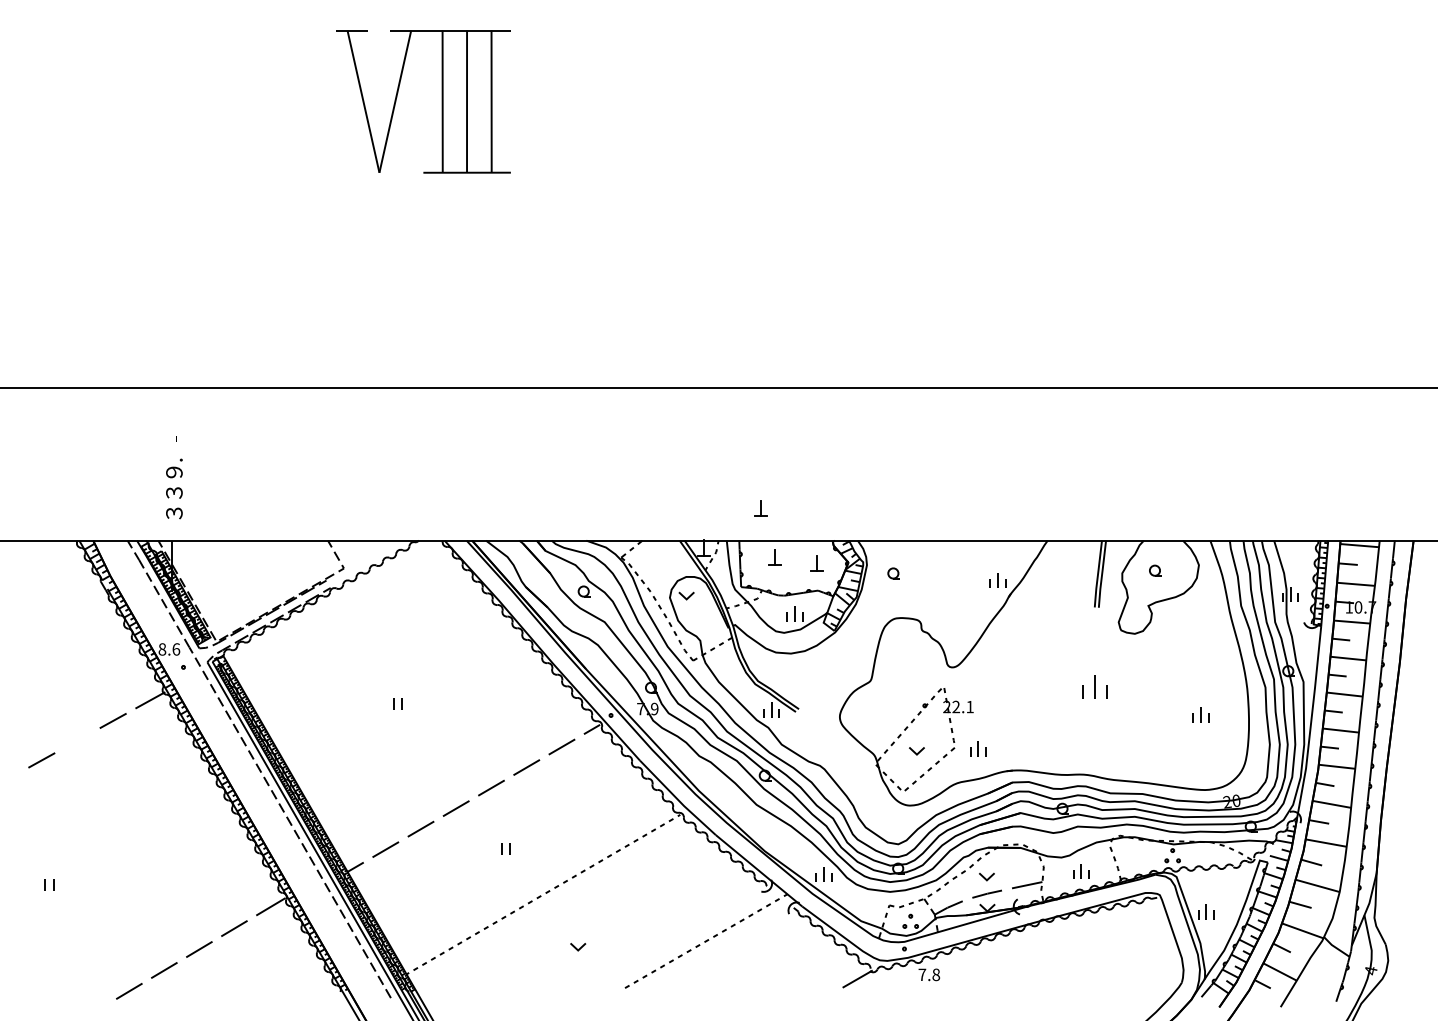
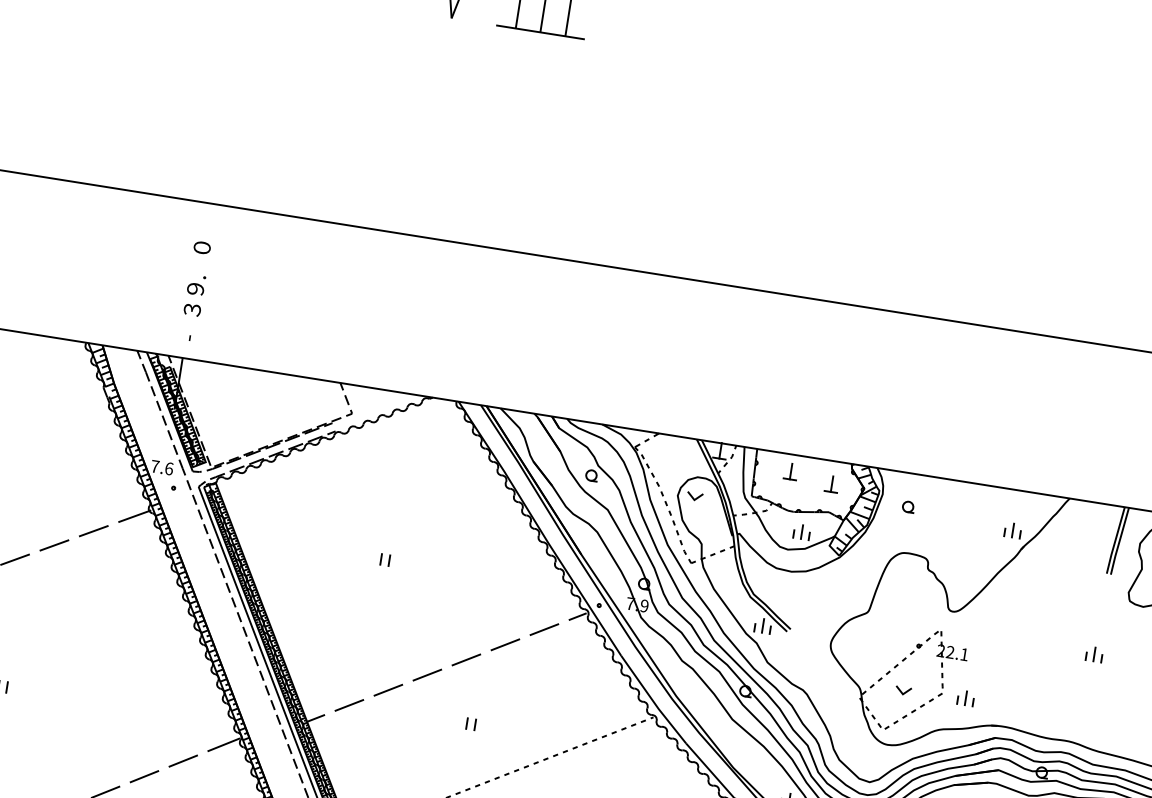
text: (174, 433) -> (202, 249), - -> ０
part: (760, 508) -> (783, 419), removed
text: (174, 514) -> (189, 331), ３ -> -
text: (162, 649) -> (155, 466), 8.6 -> 7.6
part: (1095, 686) -> (1094, 653), size x0.62
line: (76, 740) -> (53, 545), added

